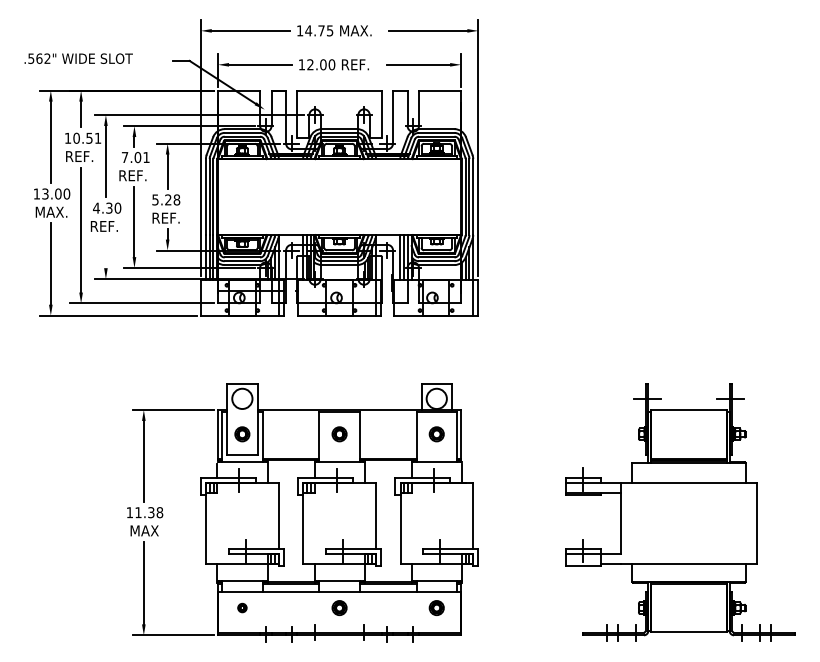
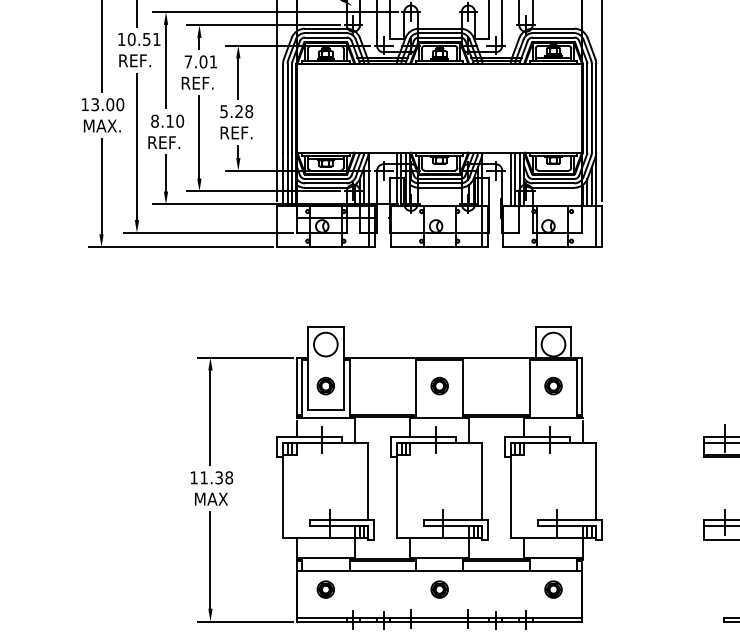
text: (102, 207) -> (162, 120), 4.30 -> 8.10
line: (105, 252) -> (165, 173), added
part: (242, 607) -> (325, 588), size x1.67

